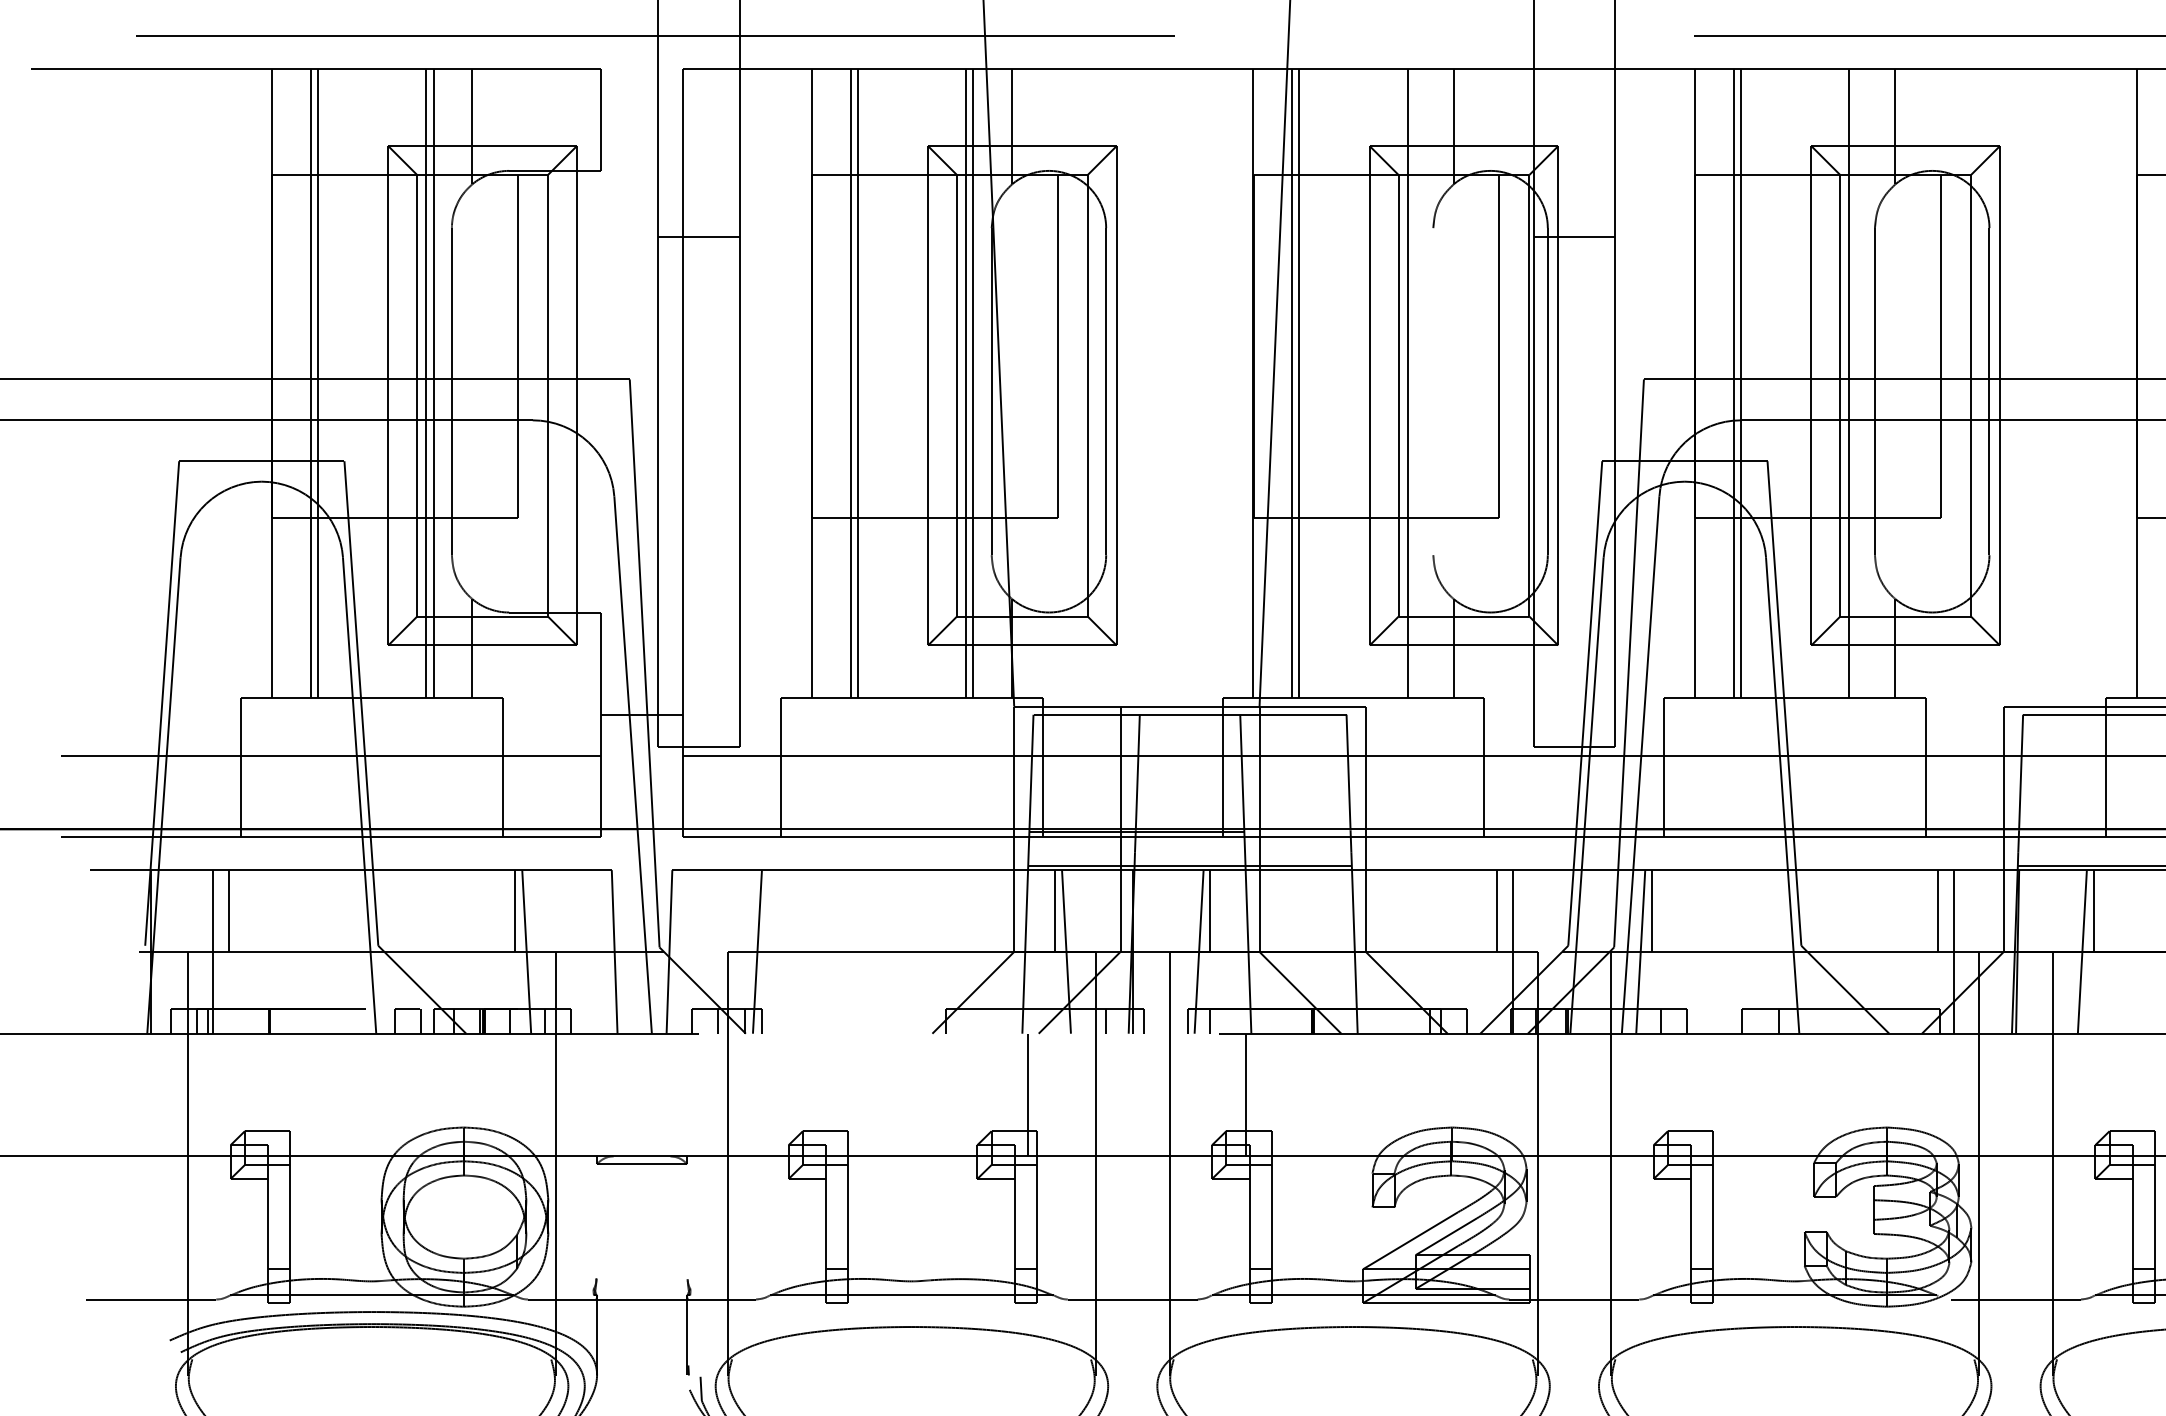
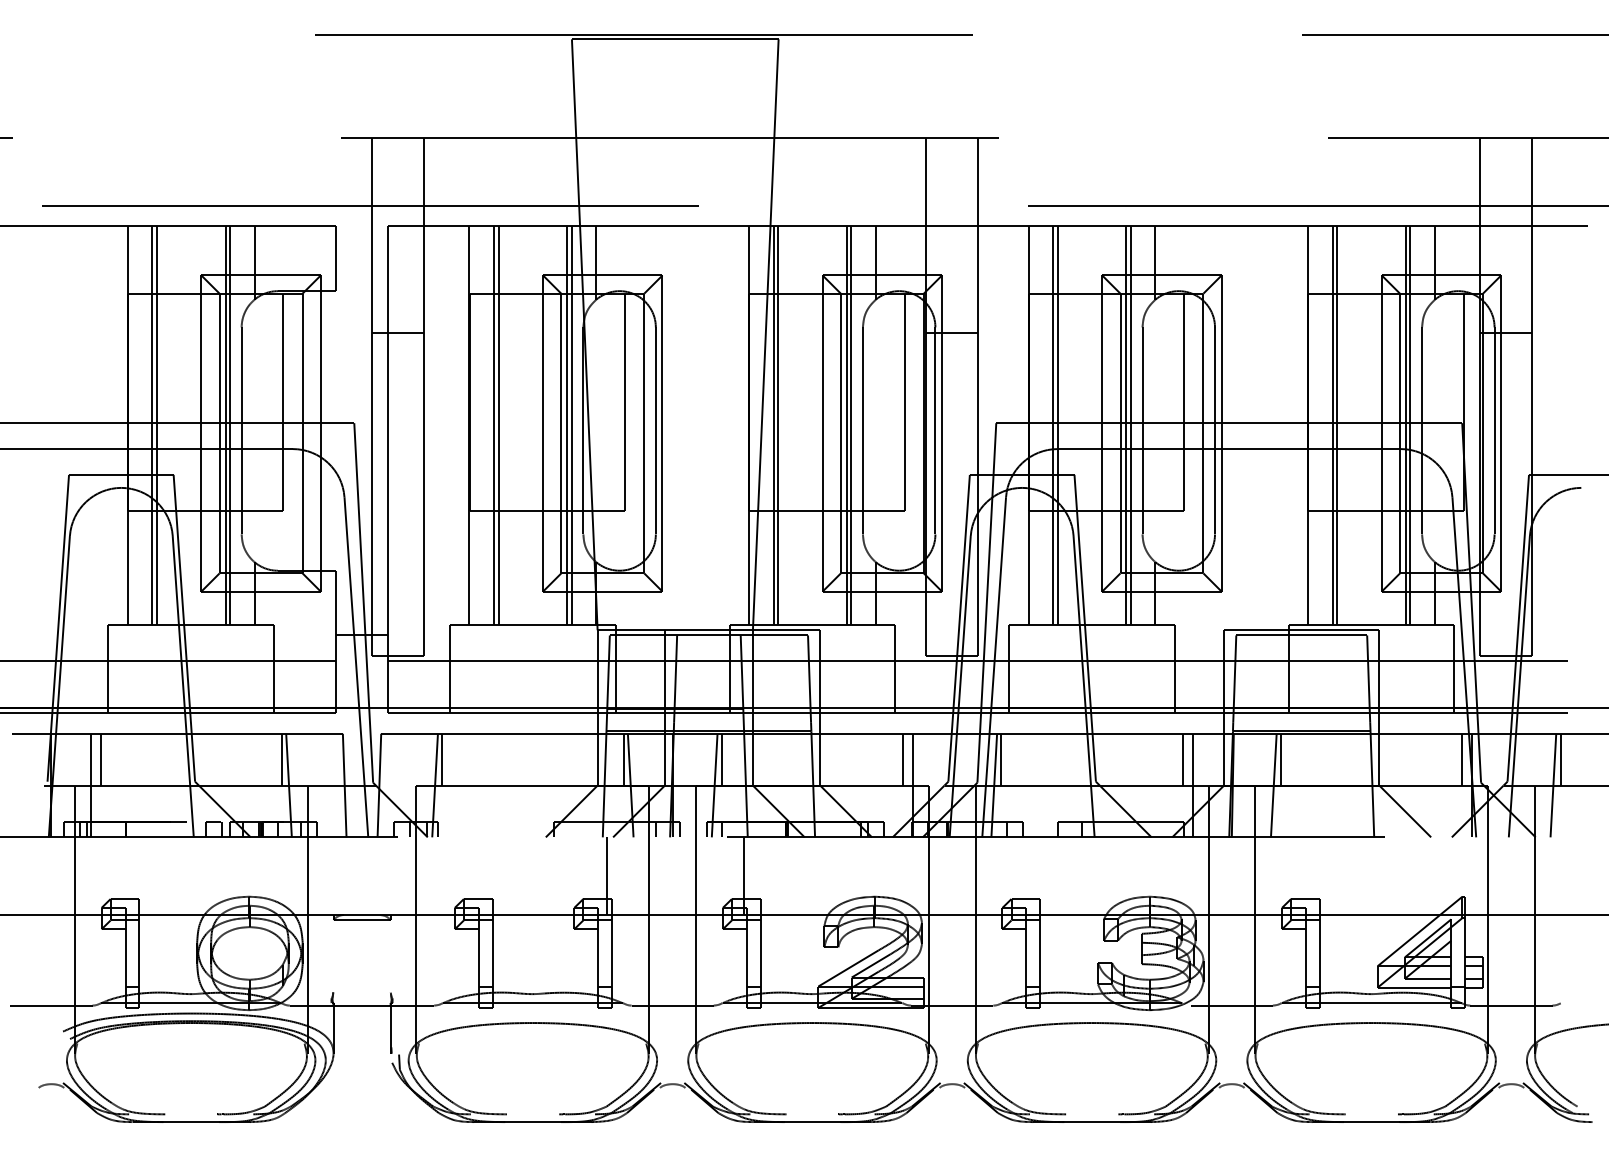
line: (1415, 383) -> (851, 425), added
line: (1855, 383) -> (1130, 425), added
line: (1432, 391) -> (862, 430), added
line: (769, 910) -> (442, 759), added

